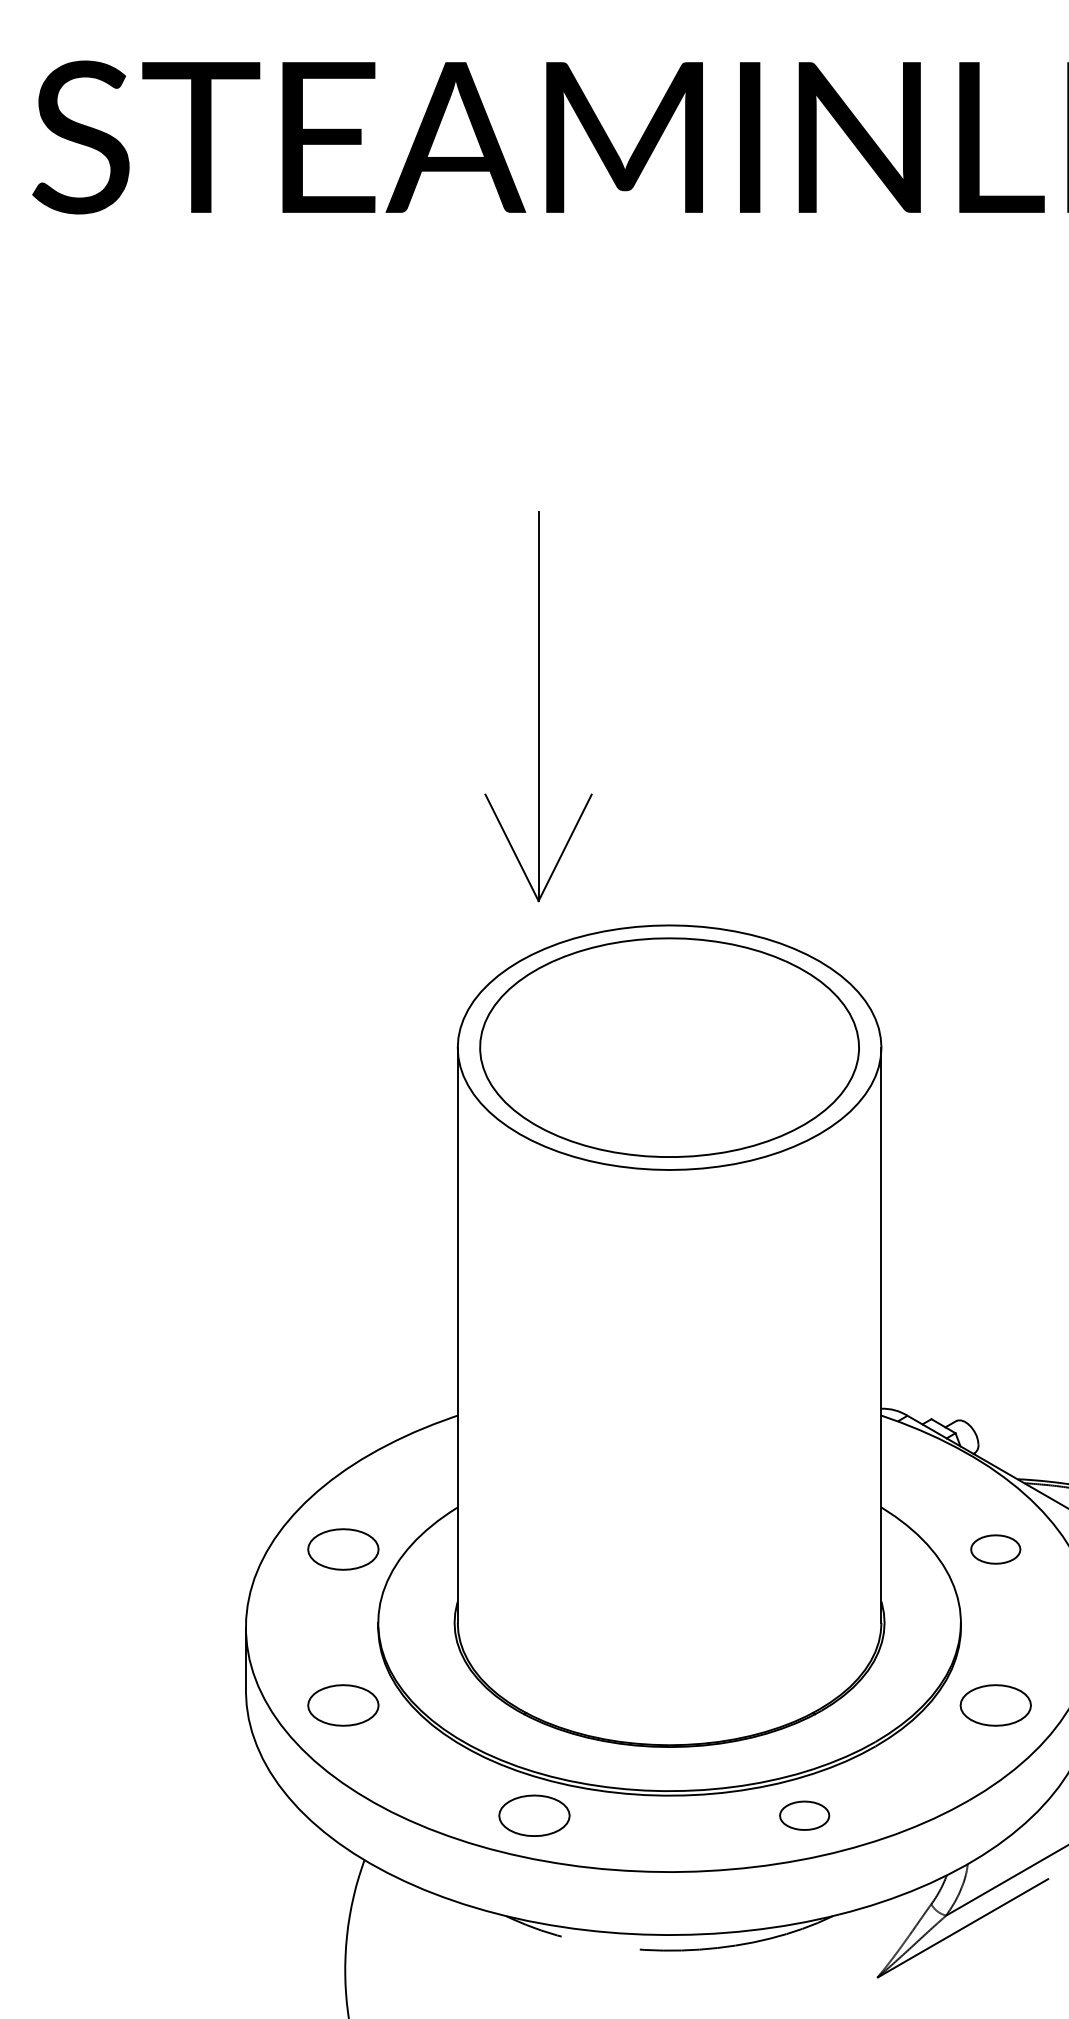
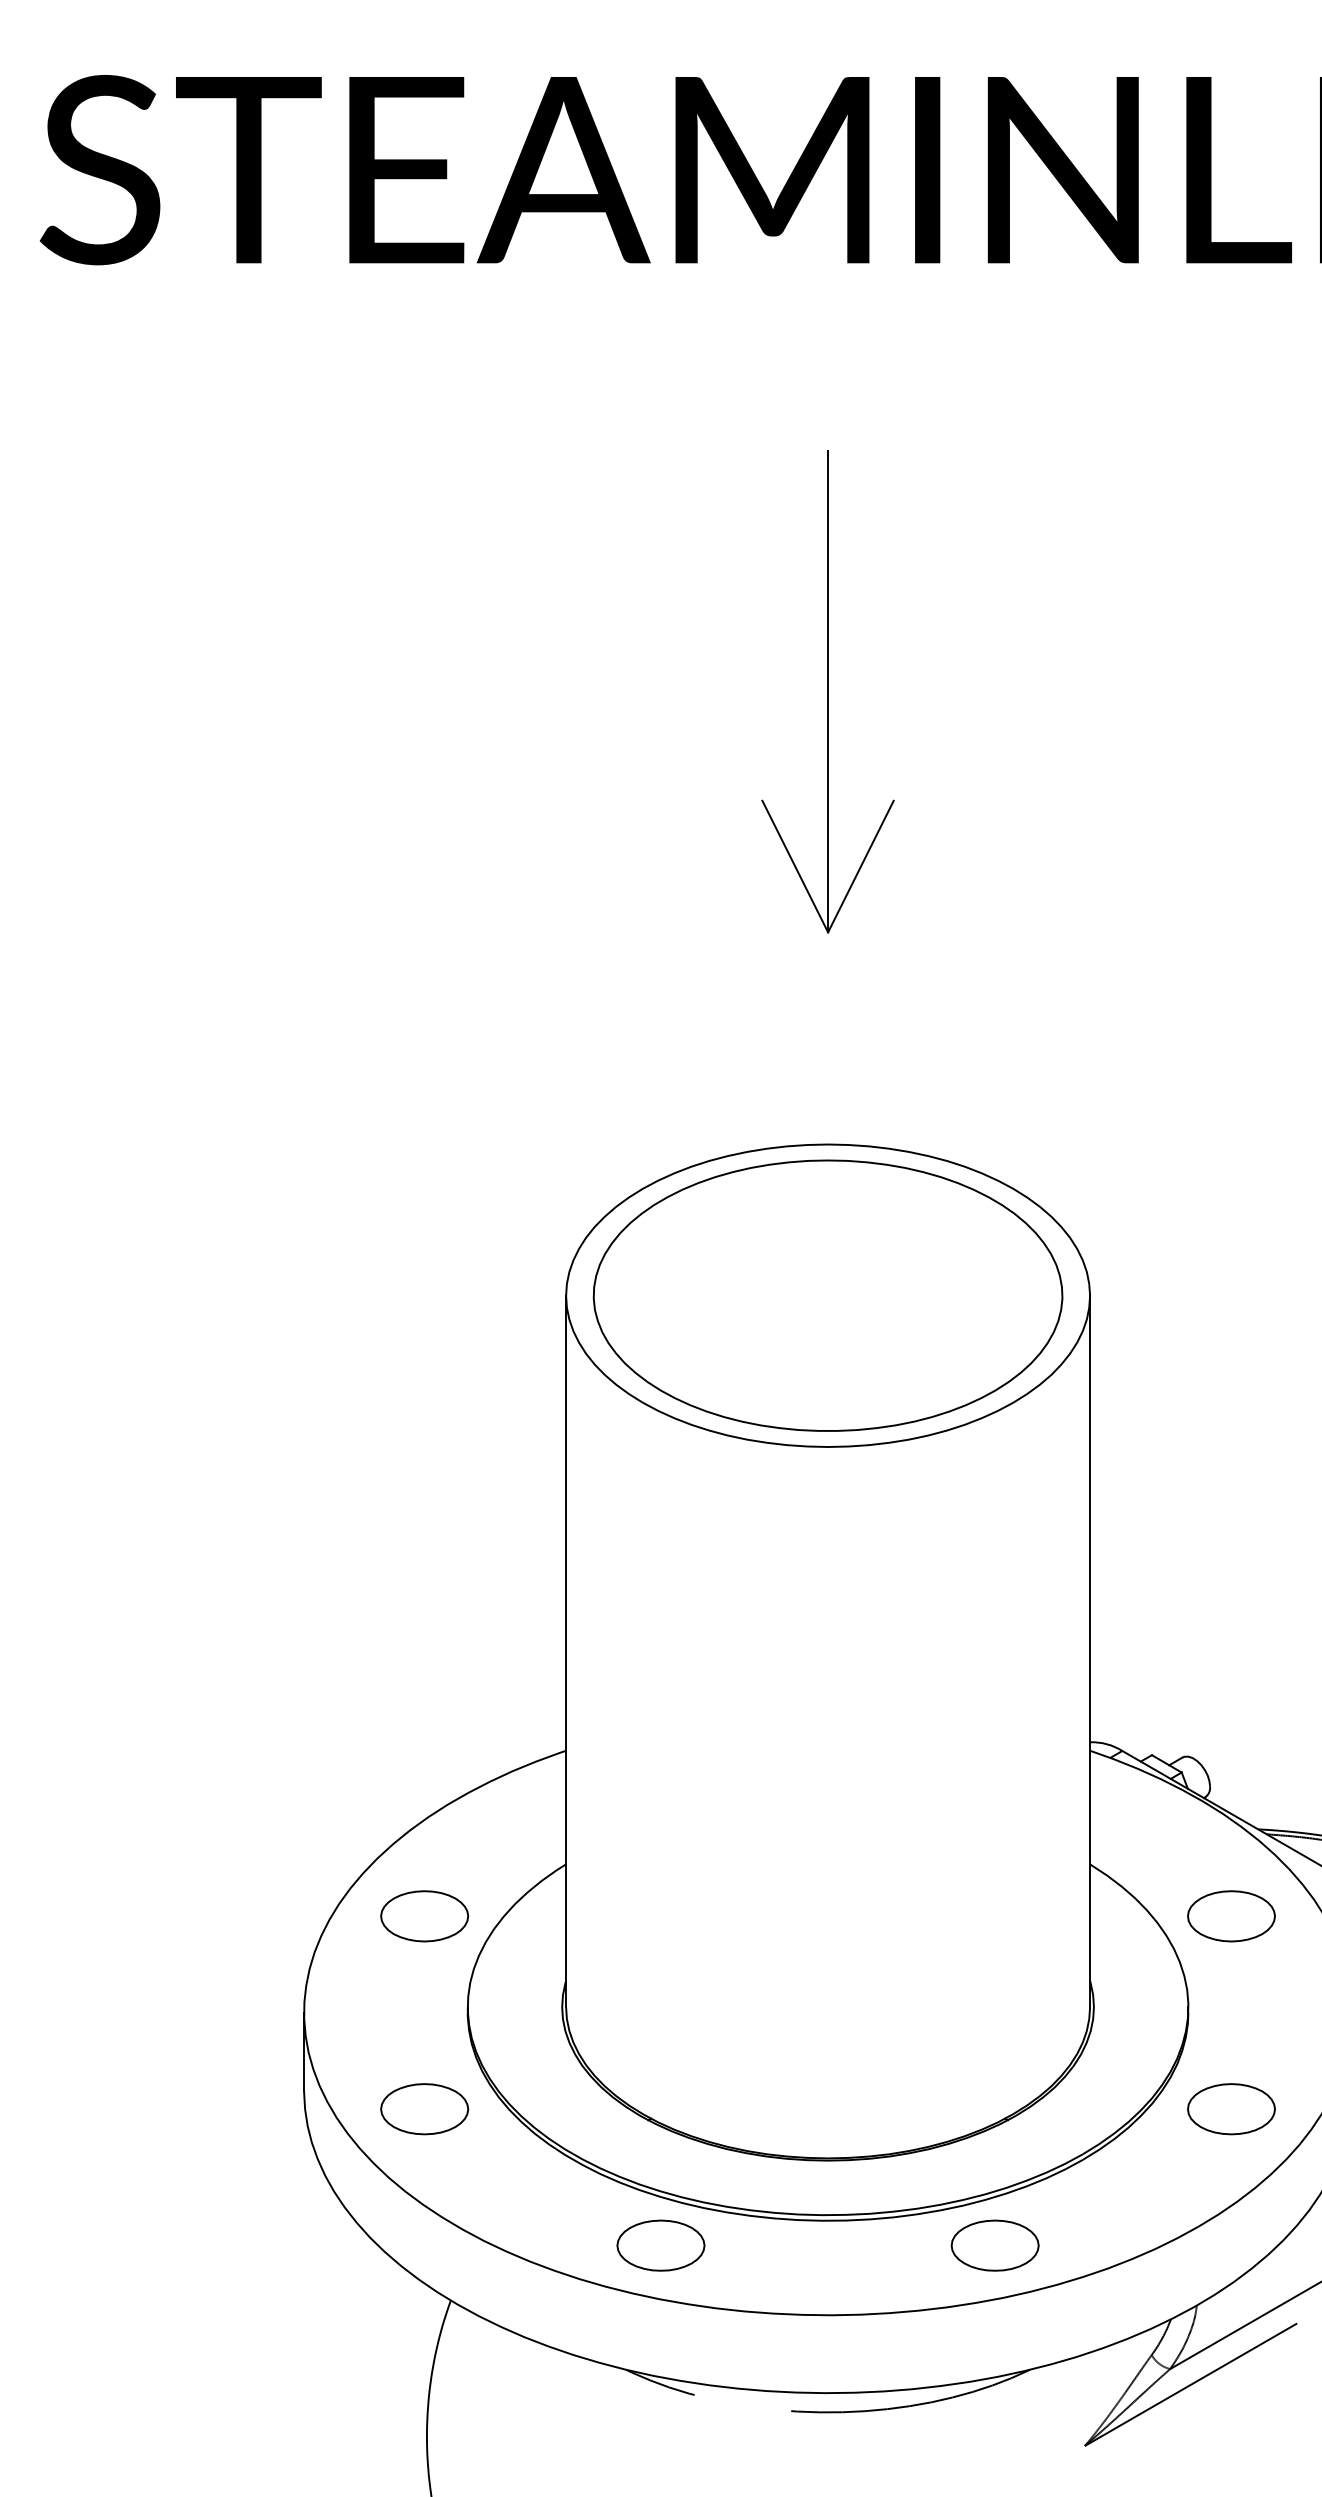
part: (538, 706) -> (827, 691), moved
part: (995, 1549) -> (1231, 1916), size x1.43
part: (804, 1815) -> (994, 2245), size x1.43

